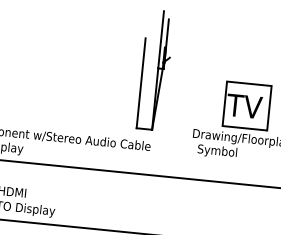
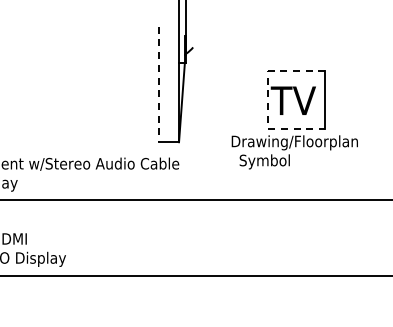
line: (141, 83) -> (159, 84), solid -> dashed
line: (225, 103) -> (268, 99), solid -> dashed

